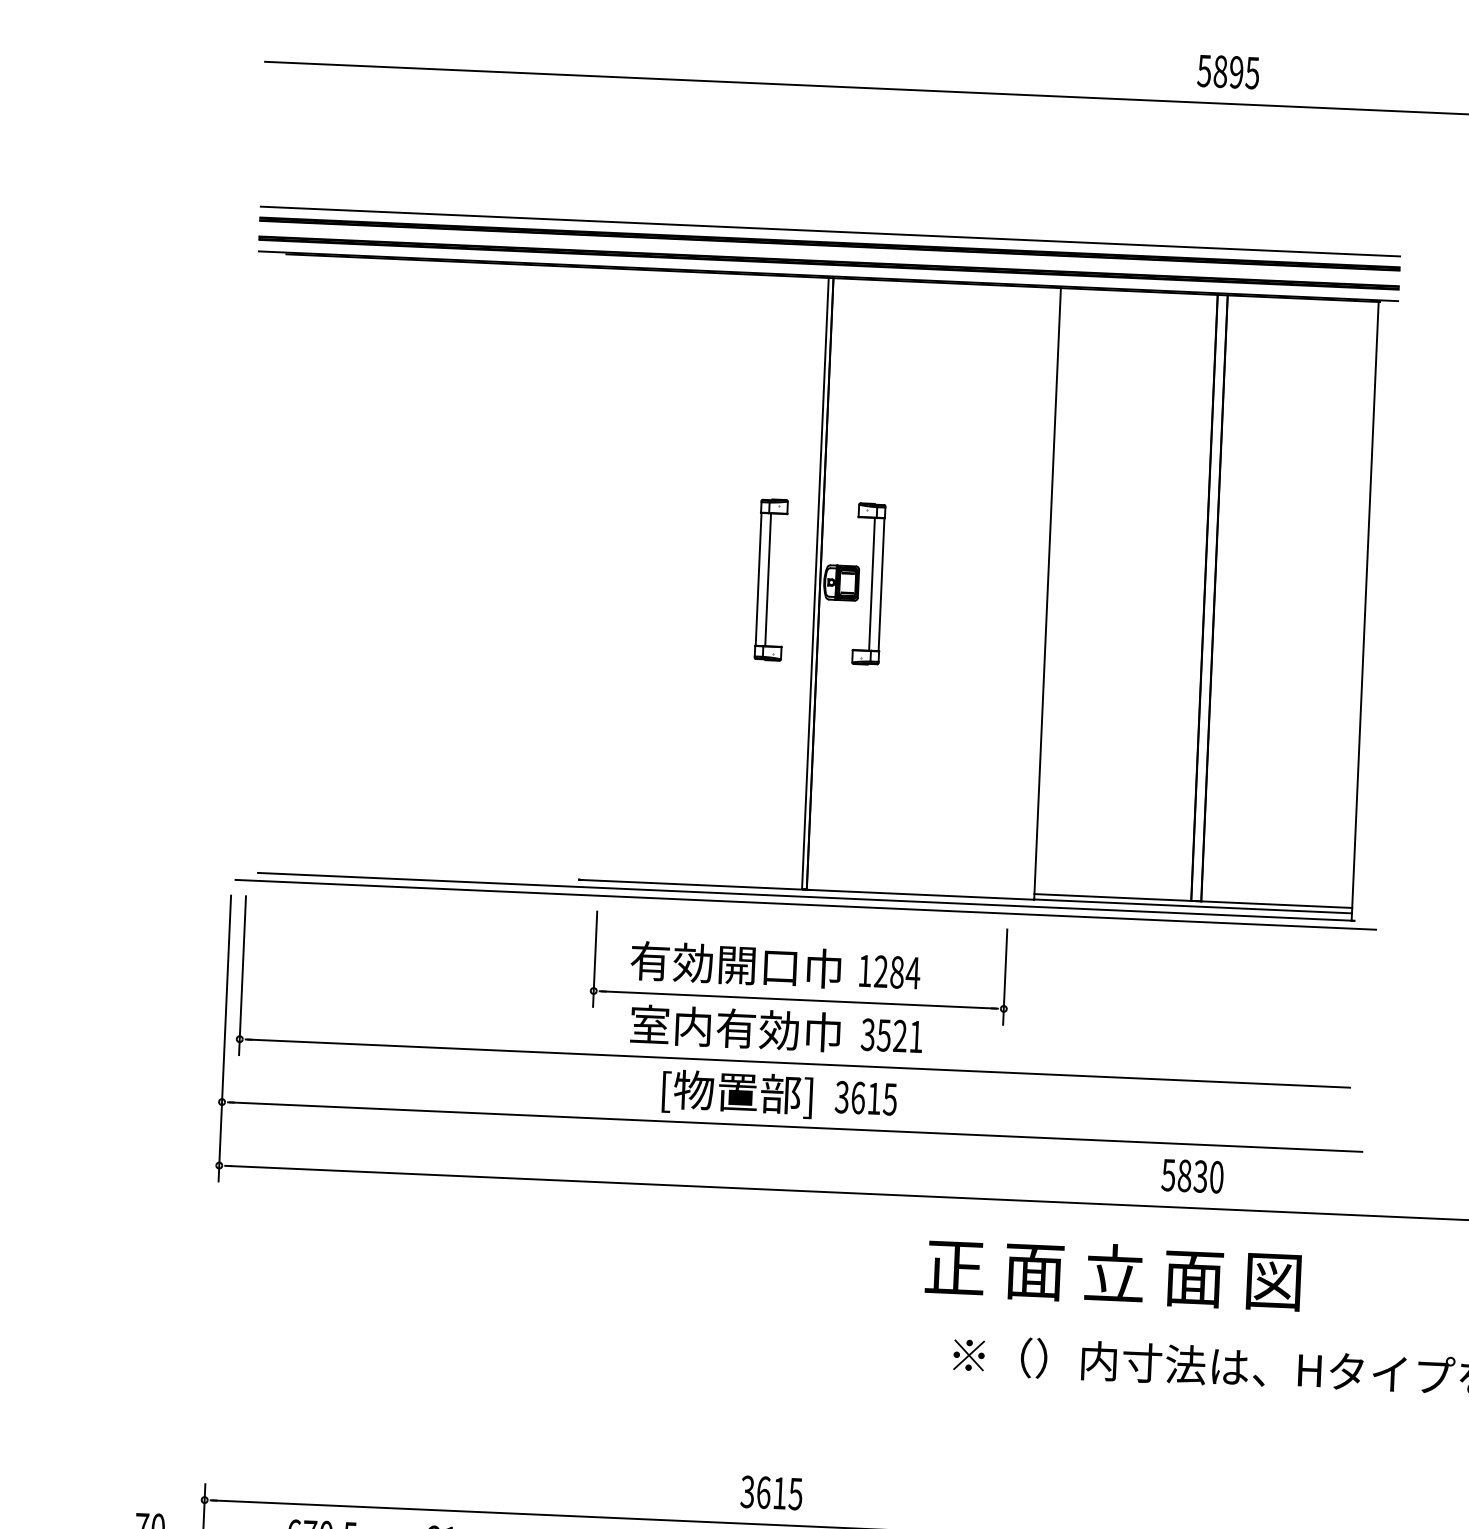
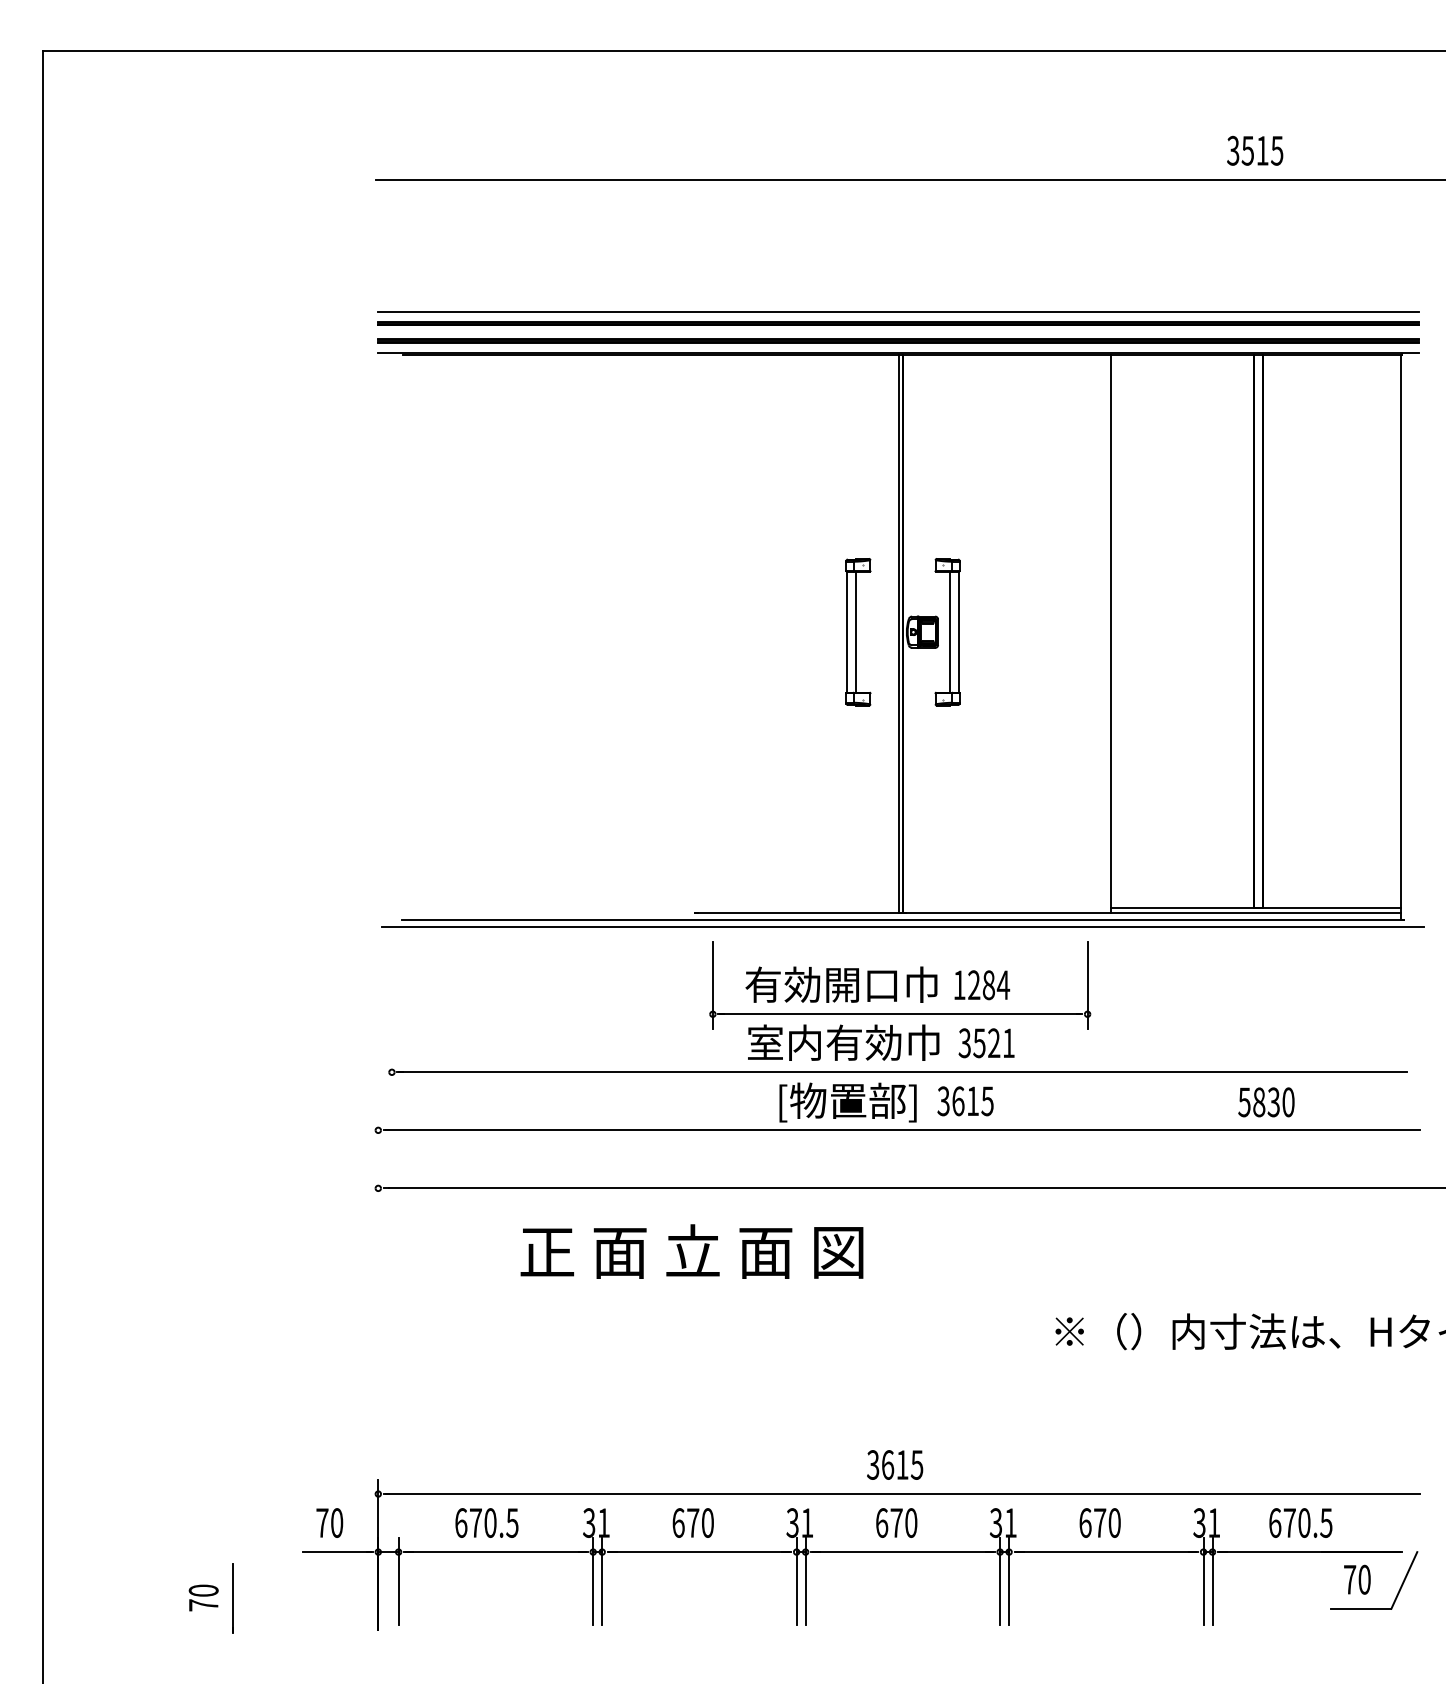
text: (1220, 71) -> (1247, 150), 5895 -> 3515
line: (242, 974) -> (391, 1013), removed
line: (225, 1037) -> (378, 1071), removed
text: (1192, 1176) -> (1266, 1102), moved
text: (1112, 1273) -> (691, 1251), moved

